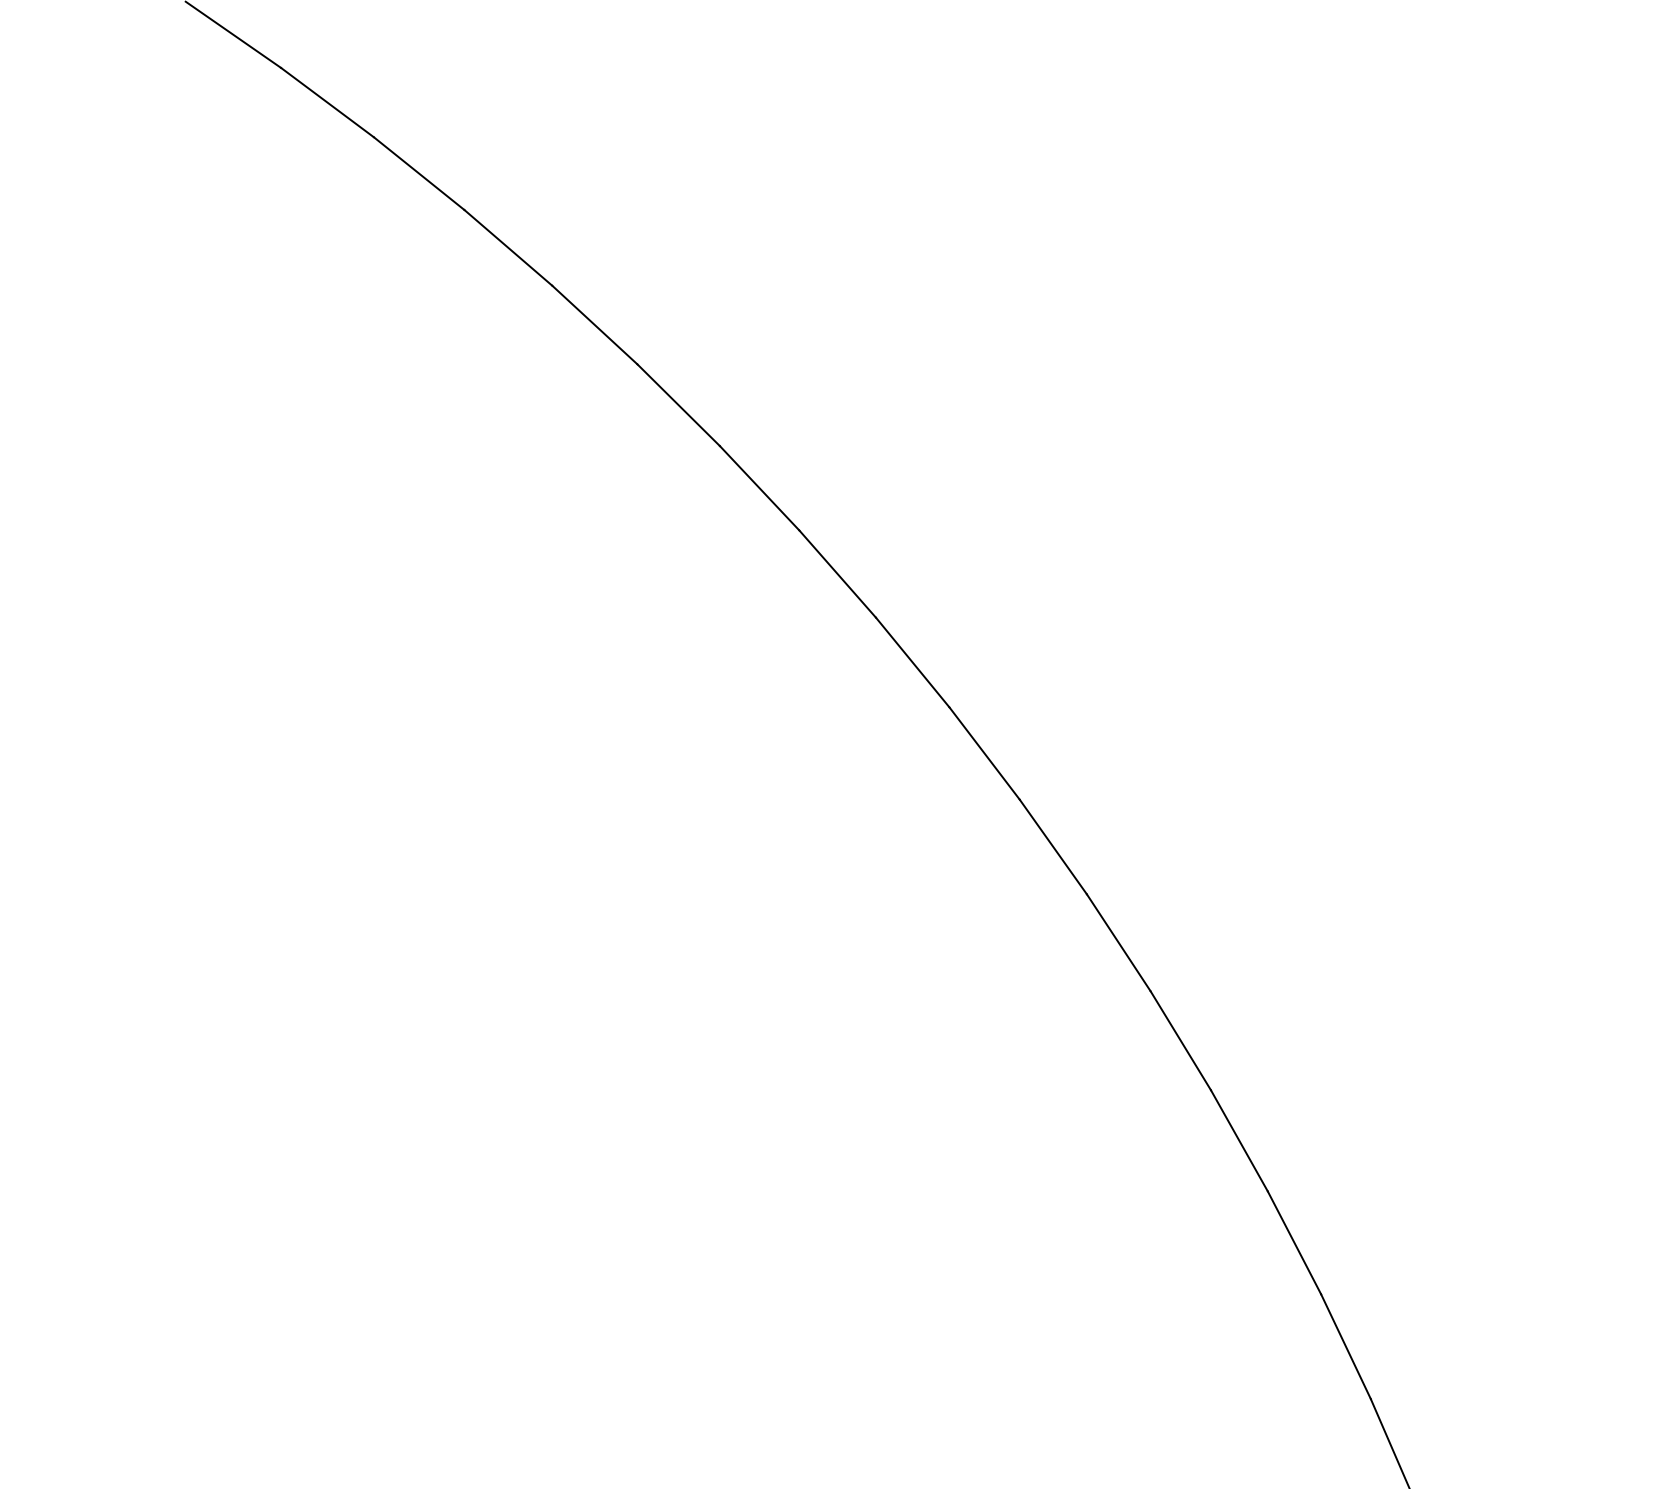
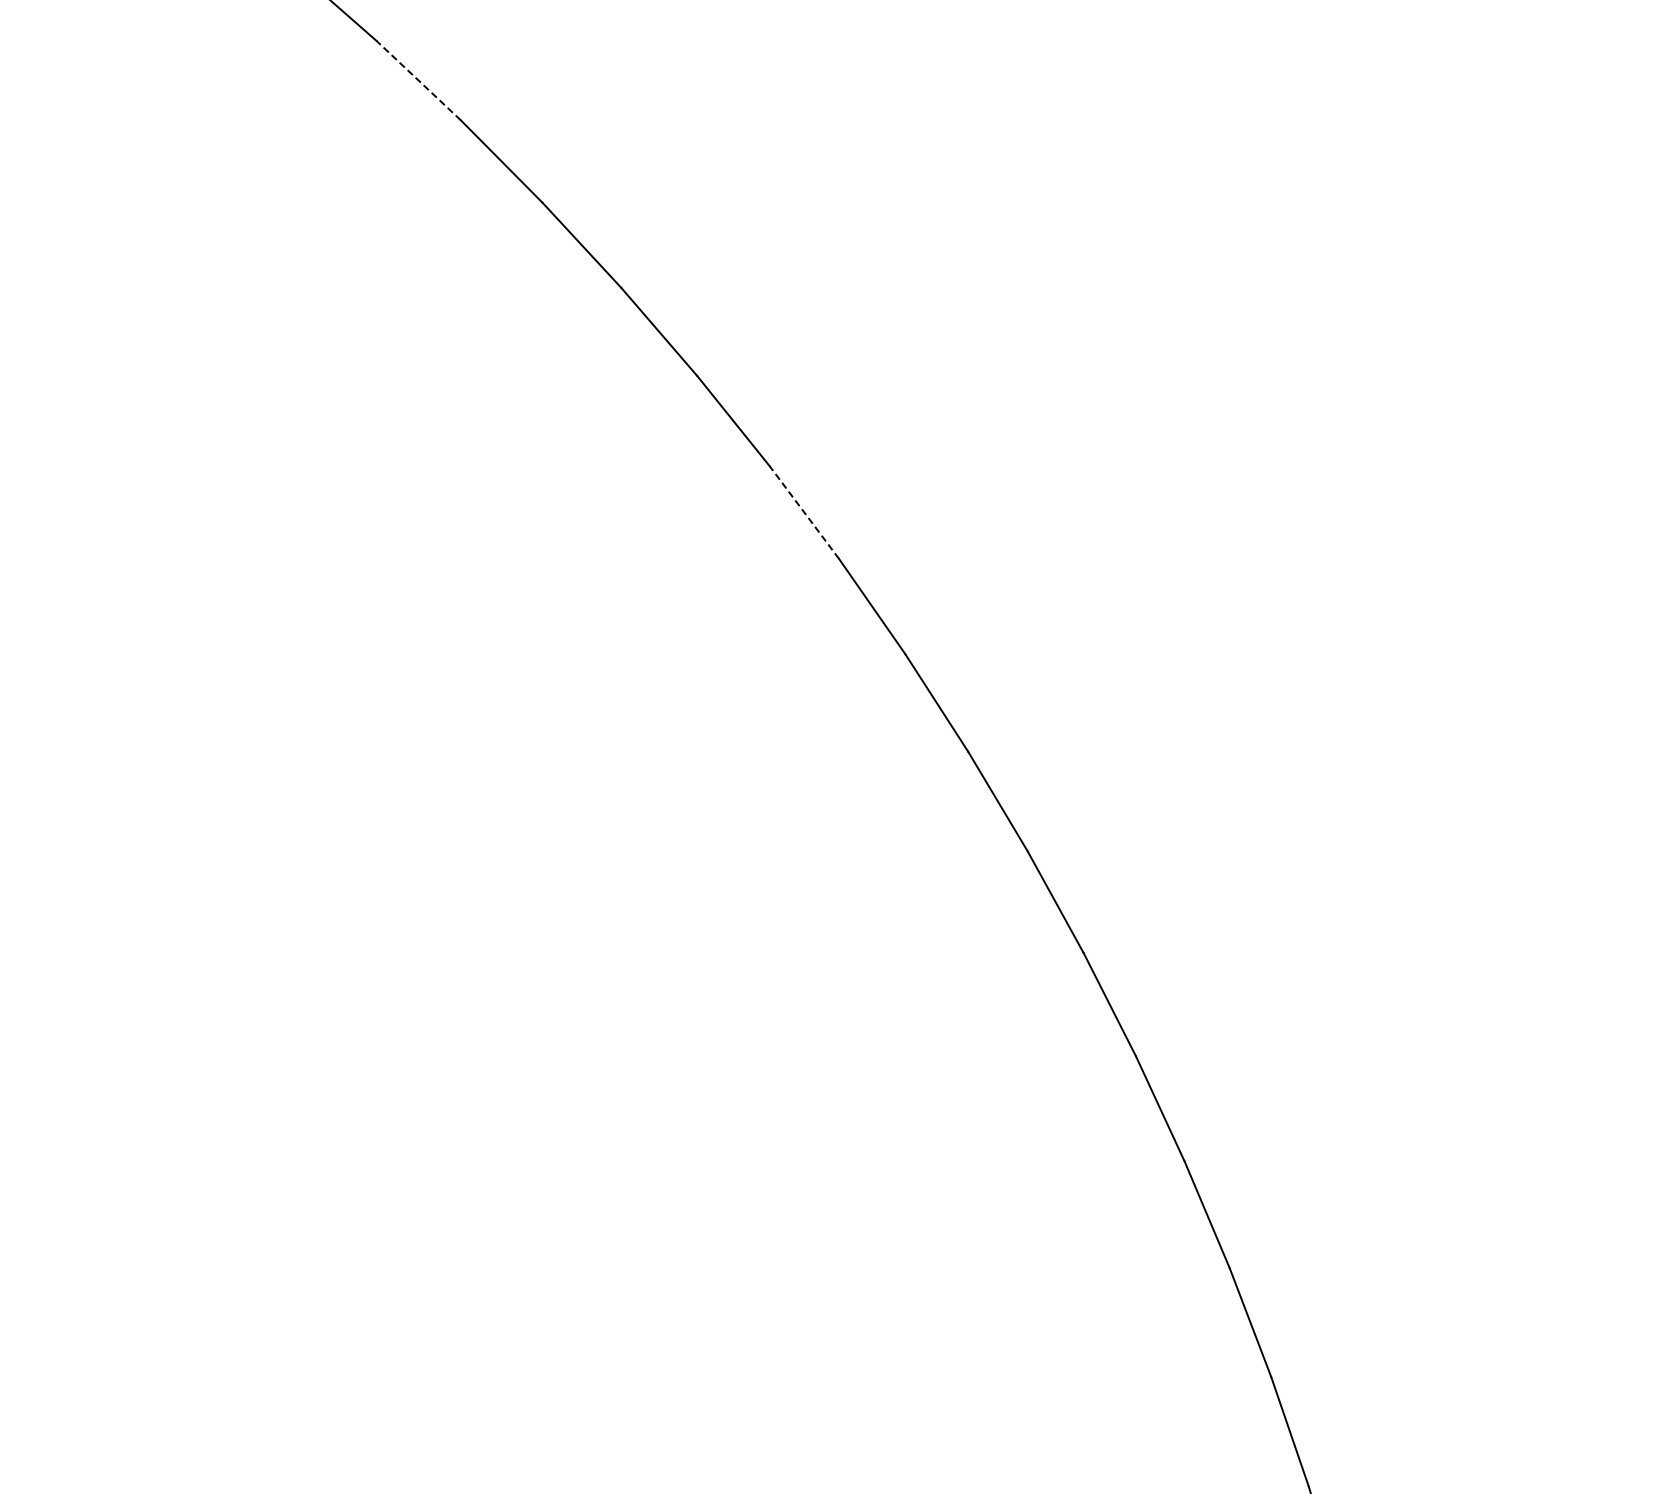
line: (419, 173) -> (418, 80), solid -> dashed
line: (837, 574) -> (804, 512), solid -> dashed

